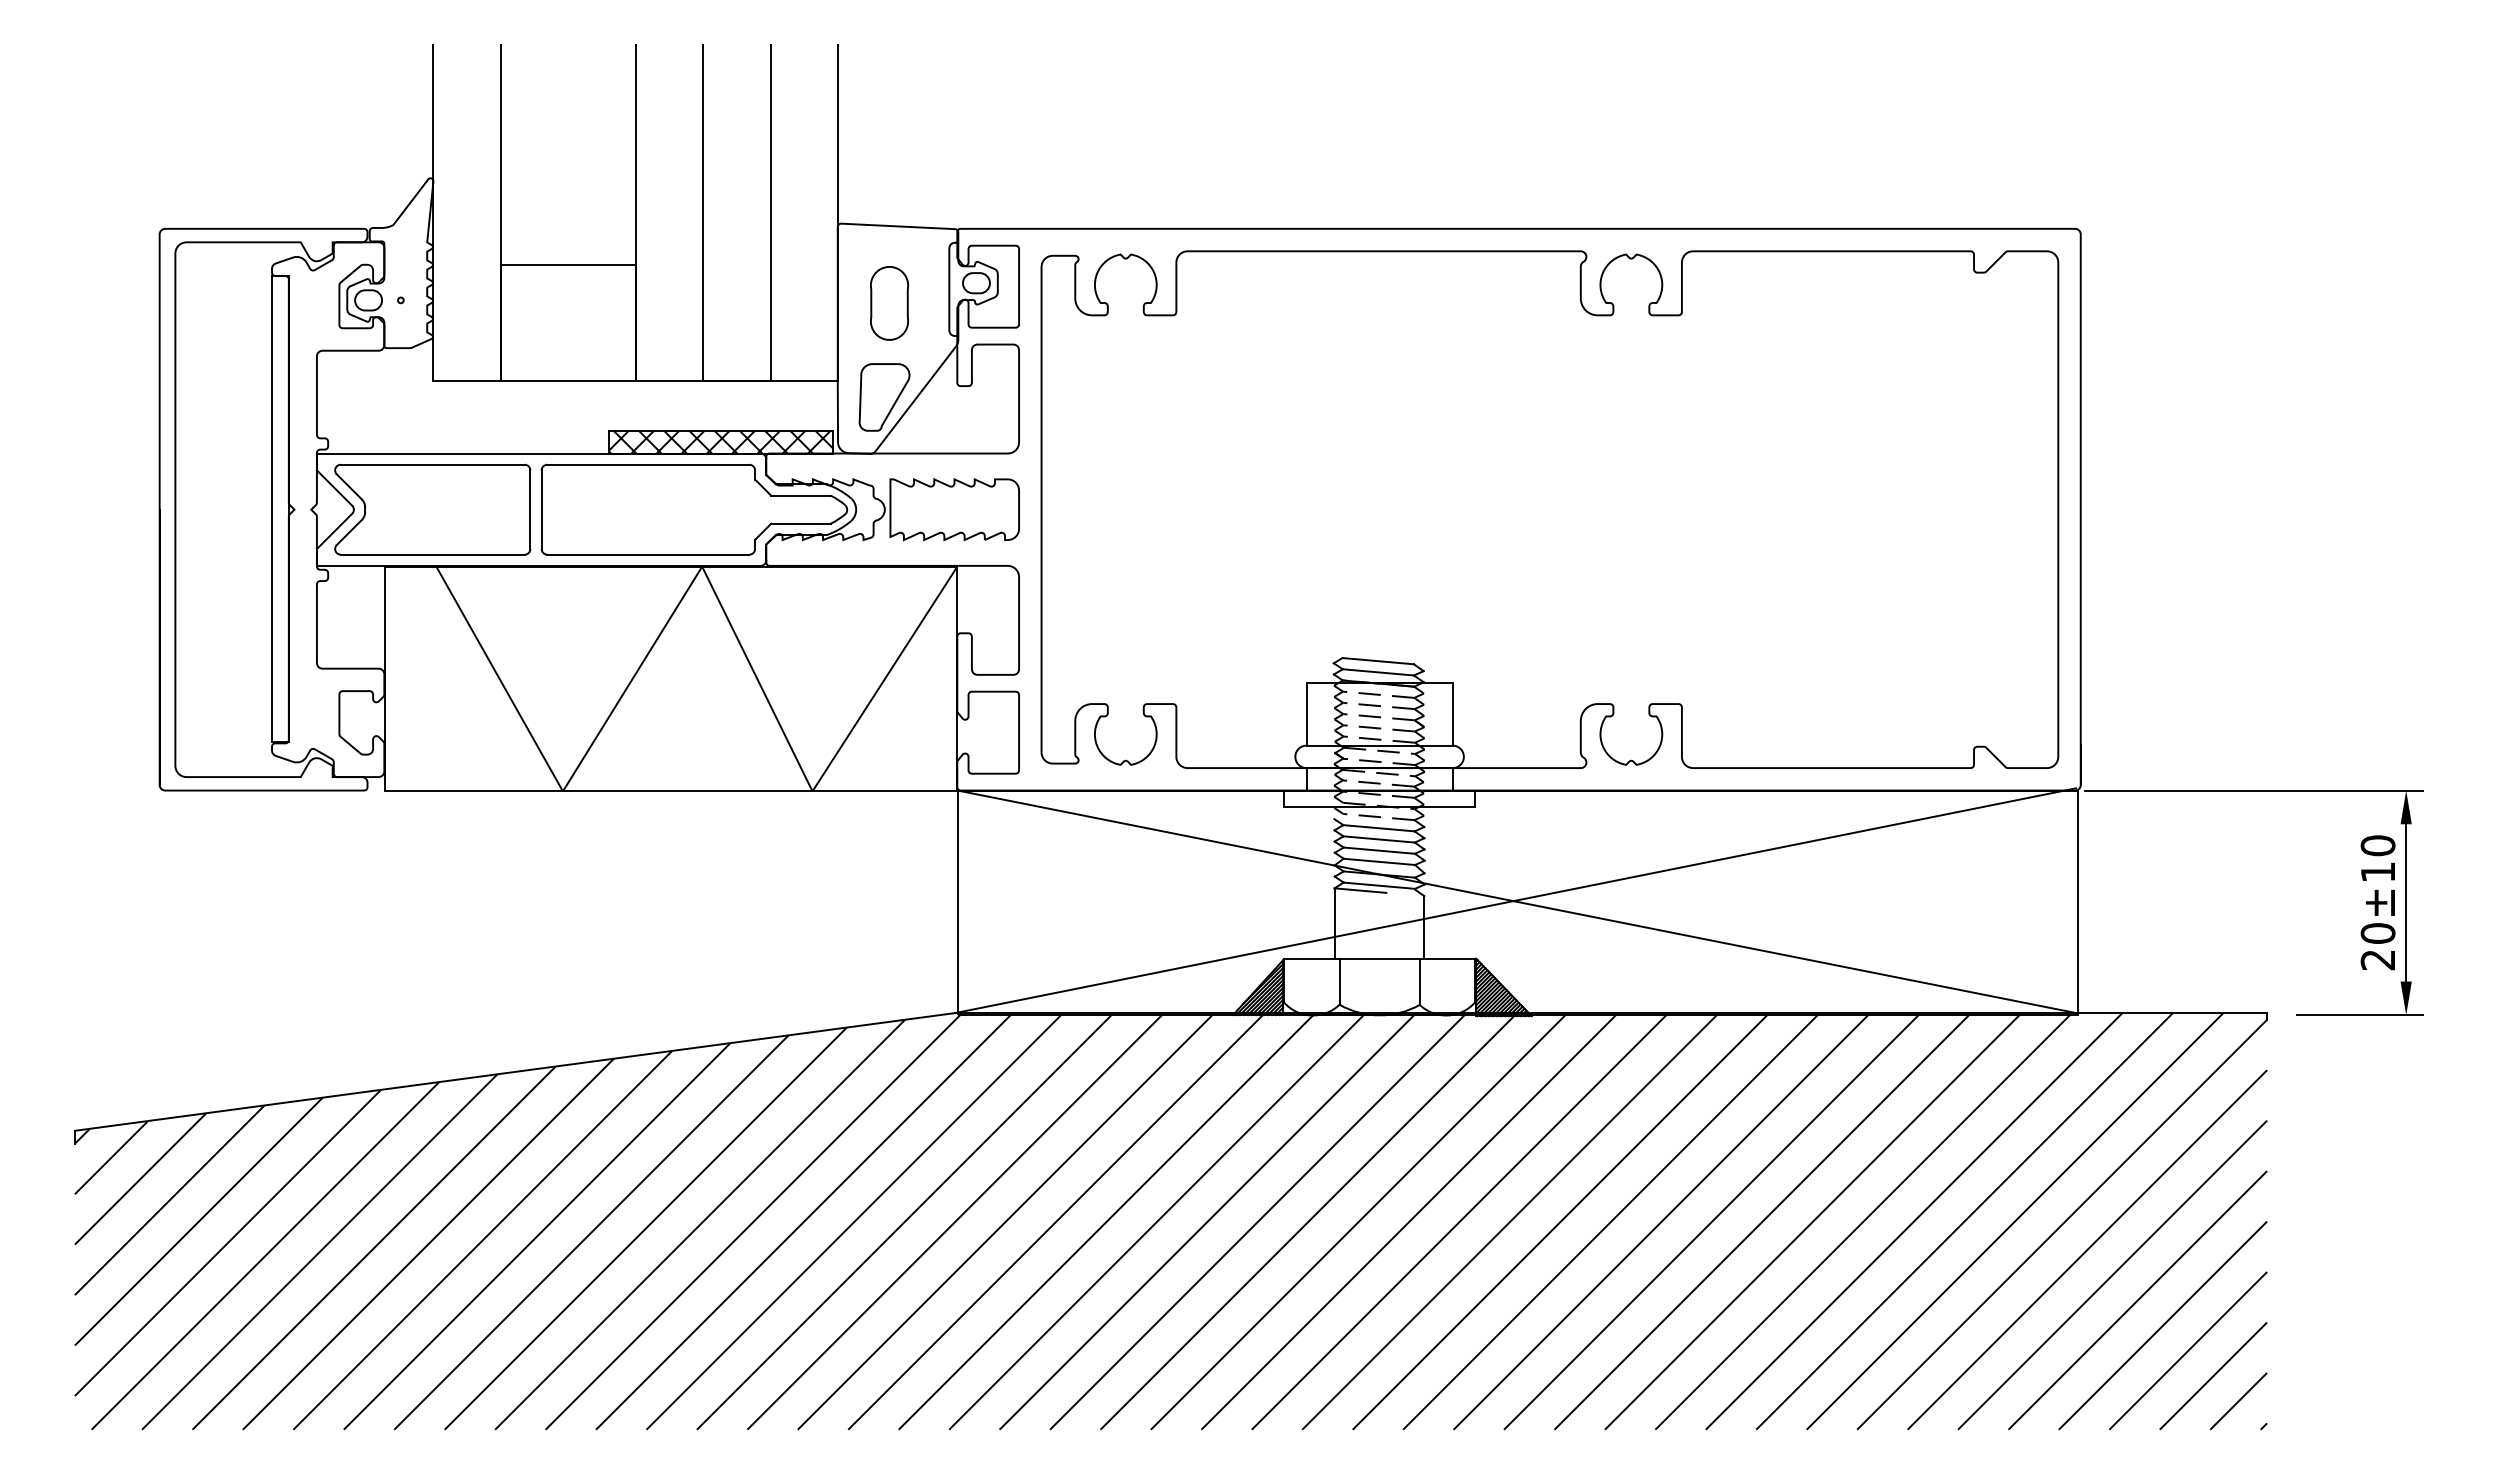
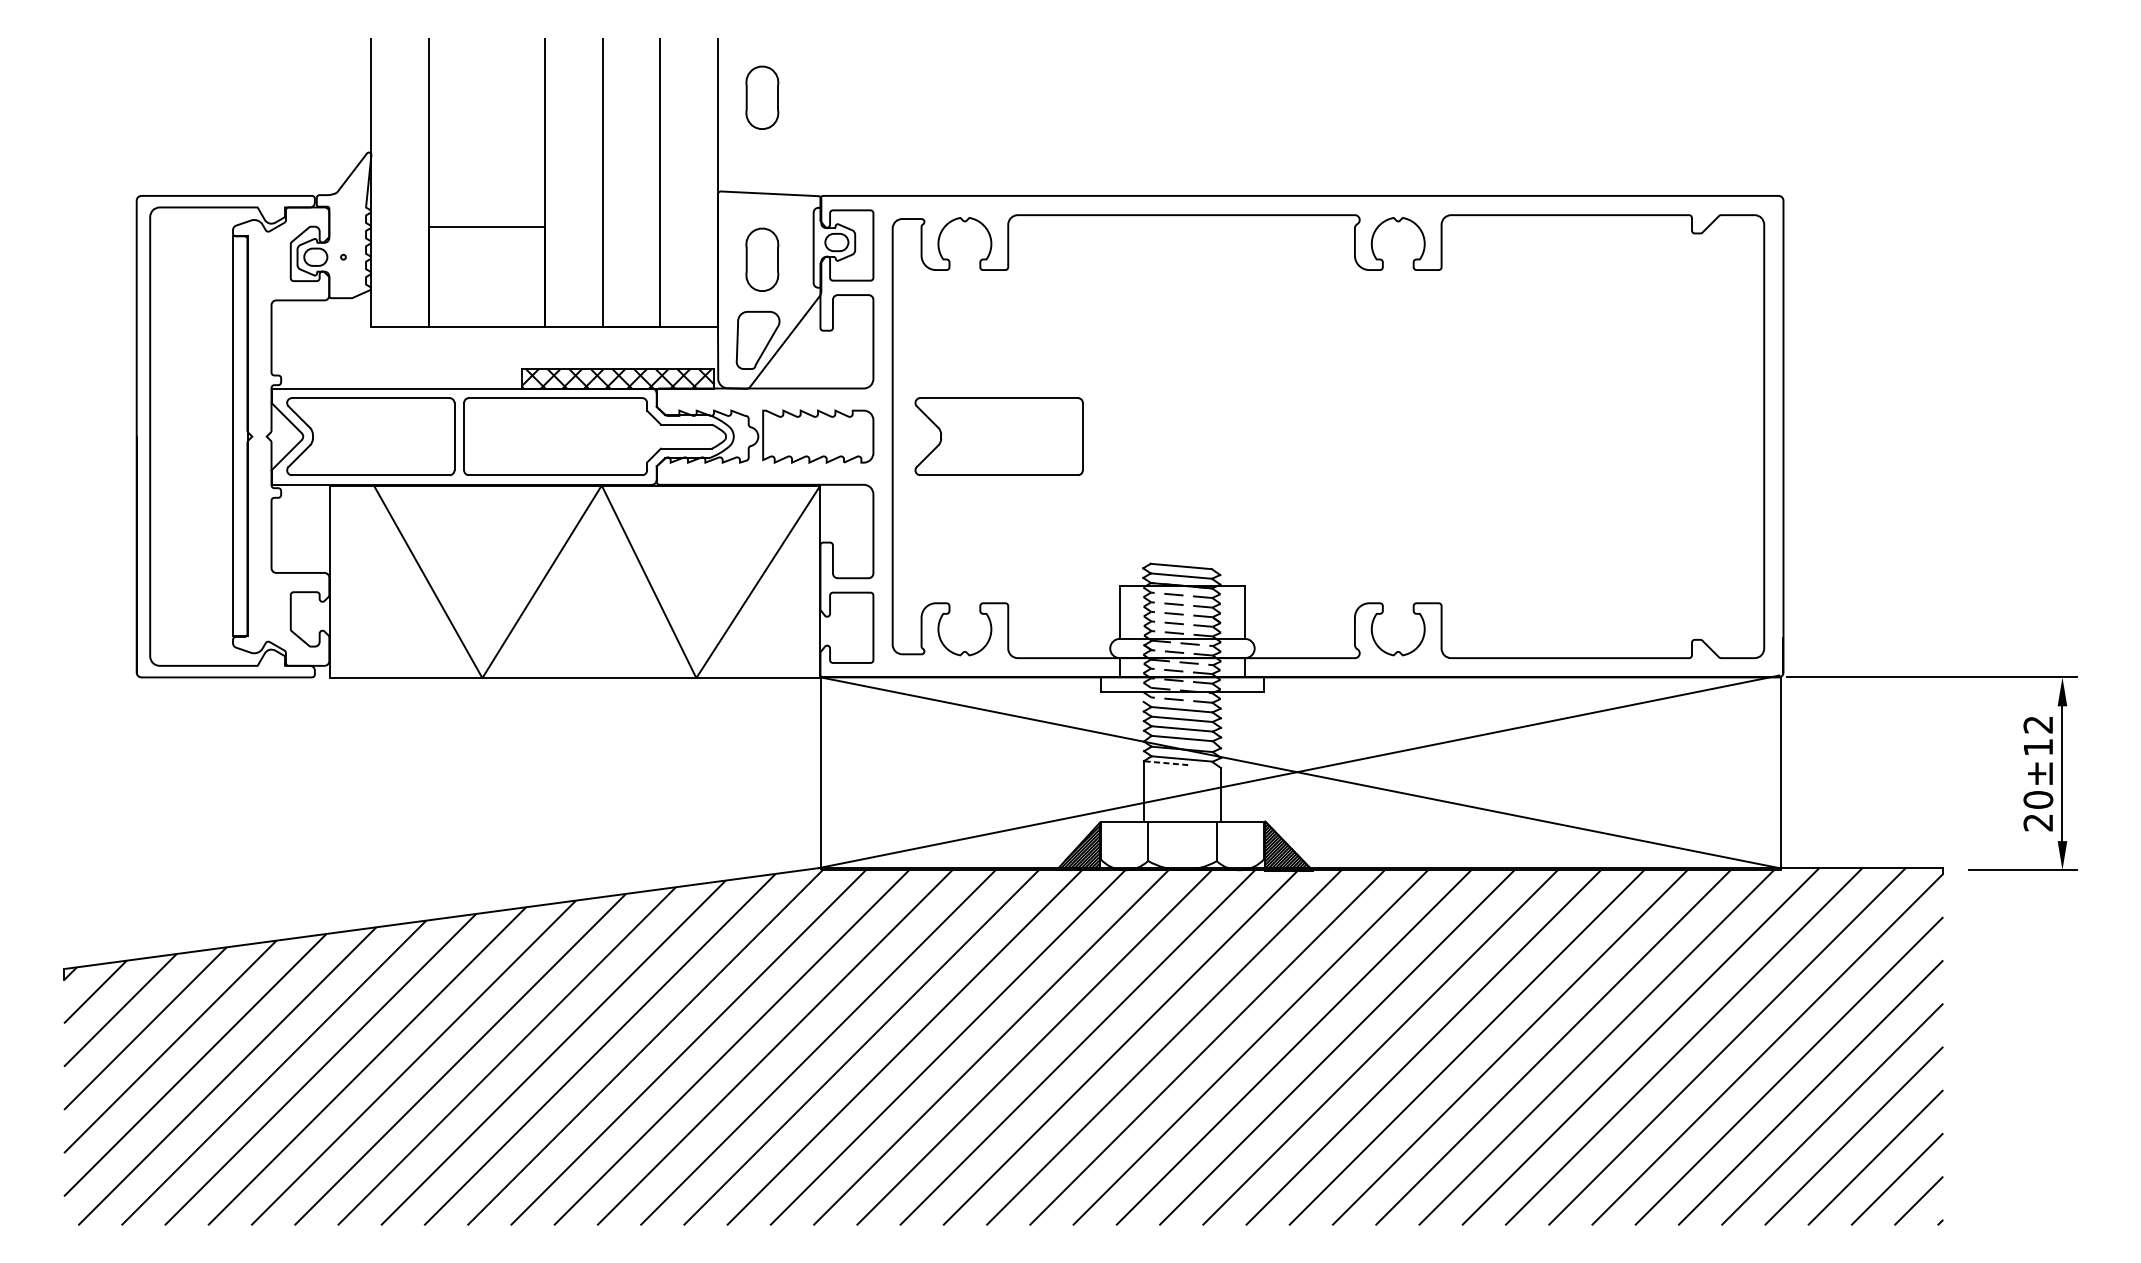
part: (889, 114) -> (762, 97), added
part: (1165, 509) -> (998, 436), added
text: (2377, 845) -> (2037, 724), 20±10 -> 20±12
line: (1360, 890) -> (1166, 763), solid -> dashed

